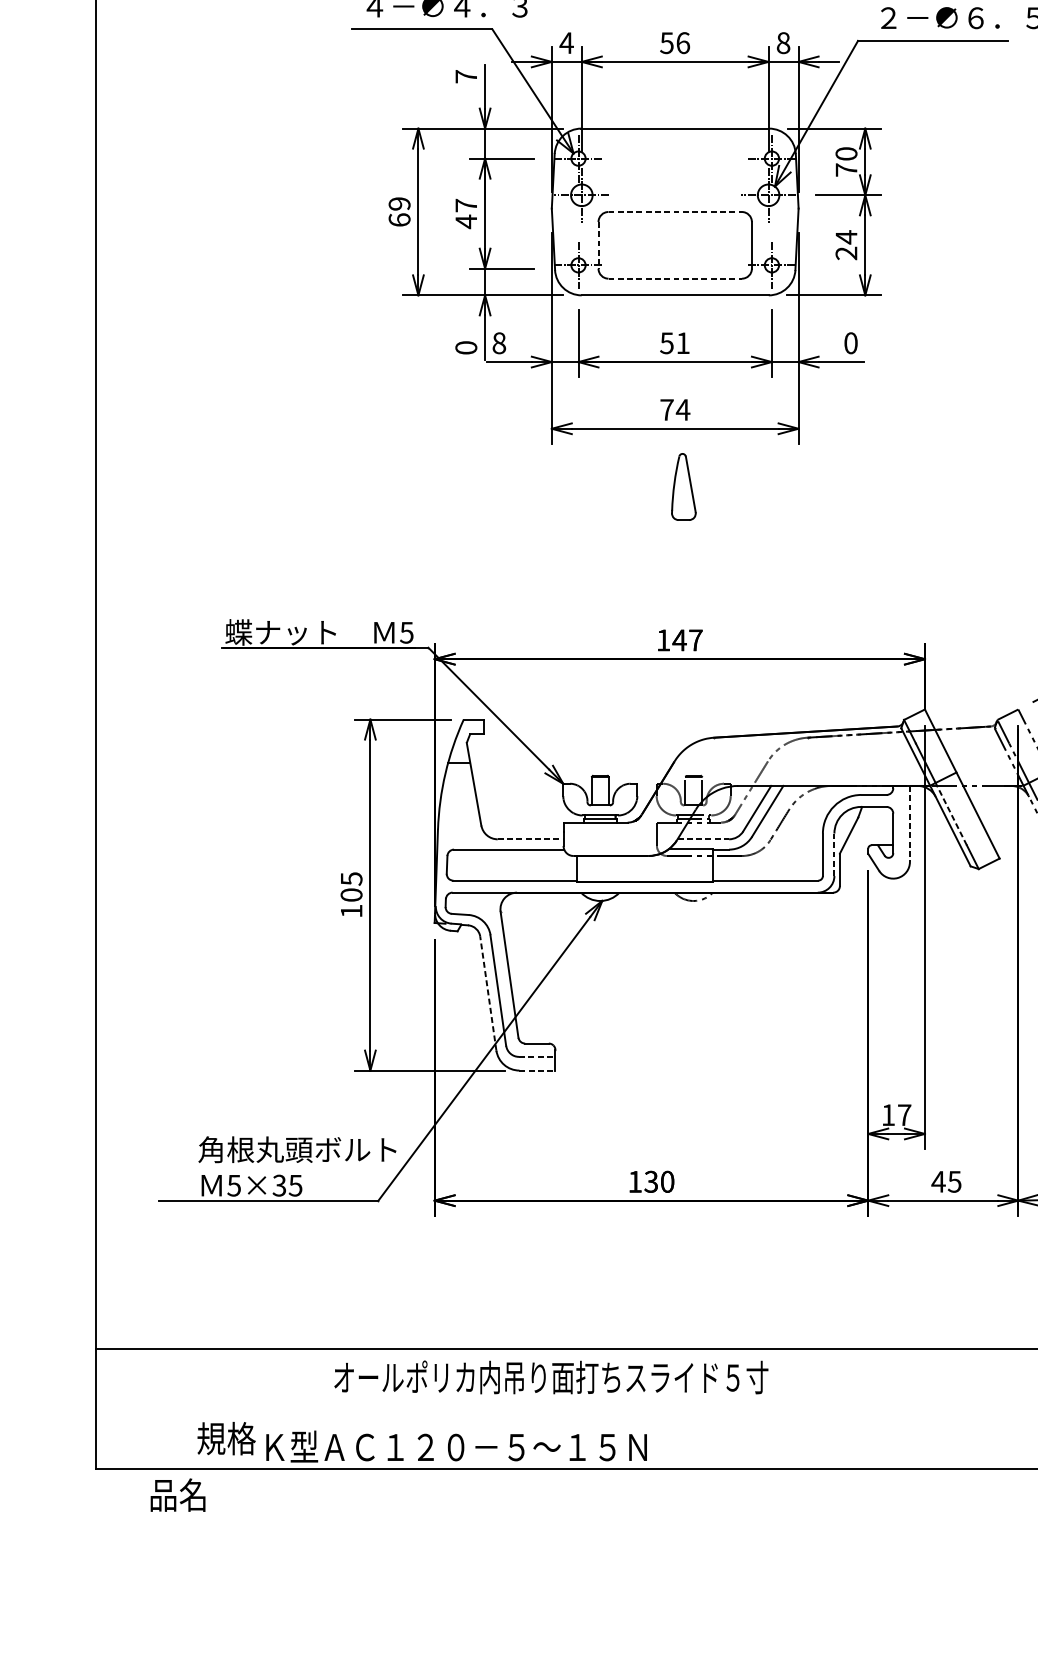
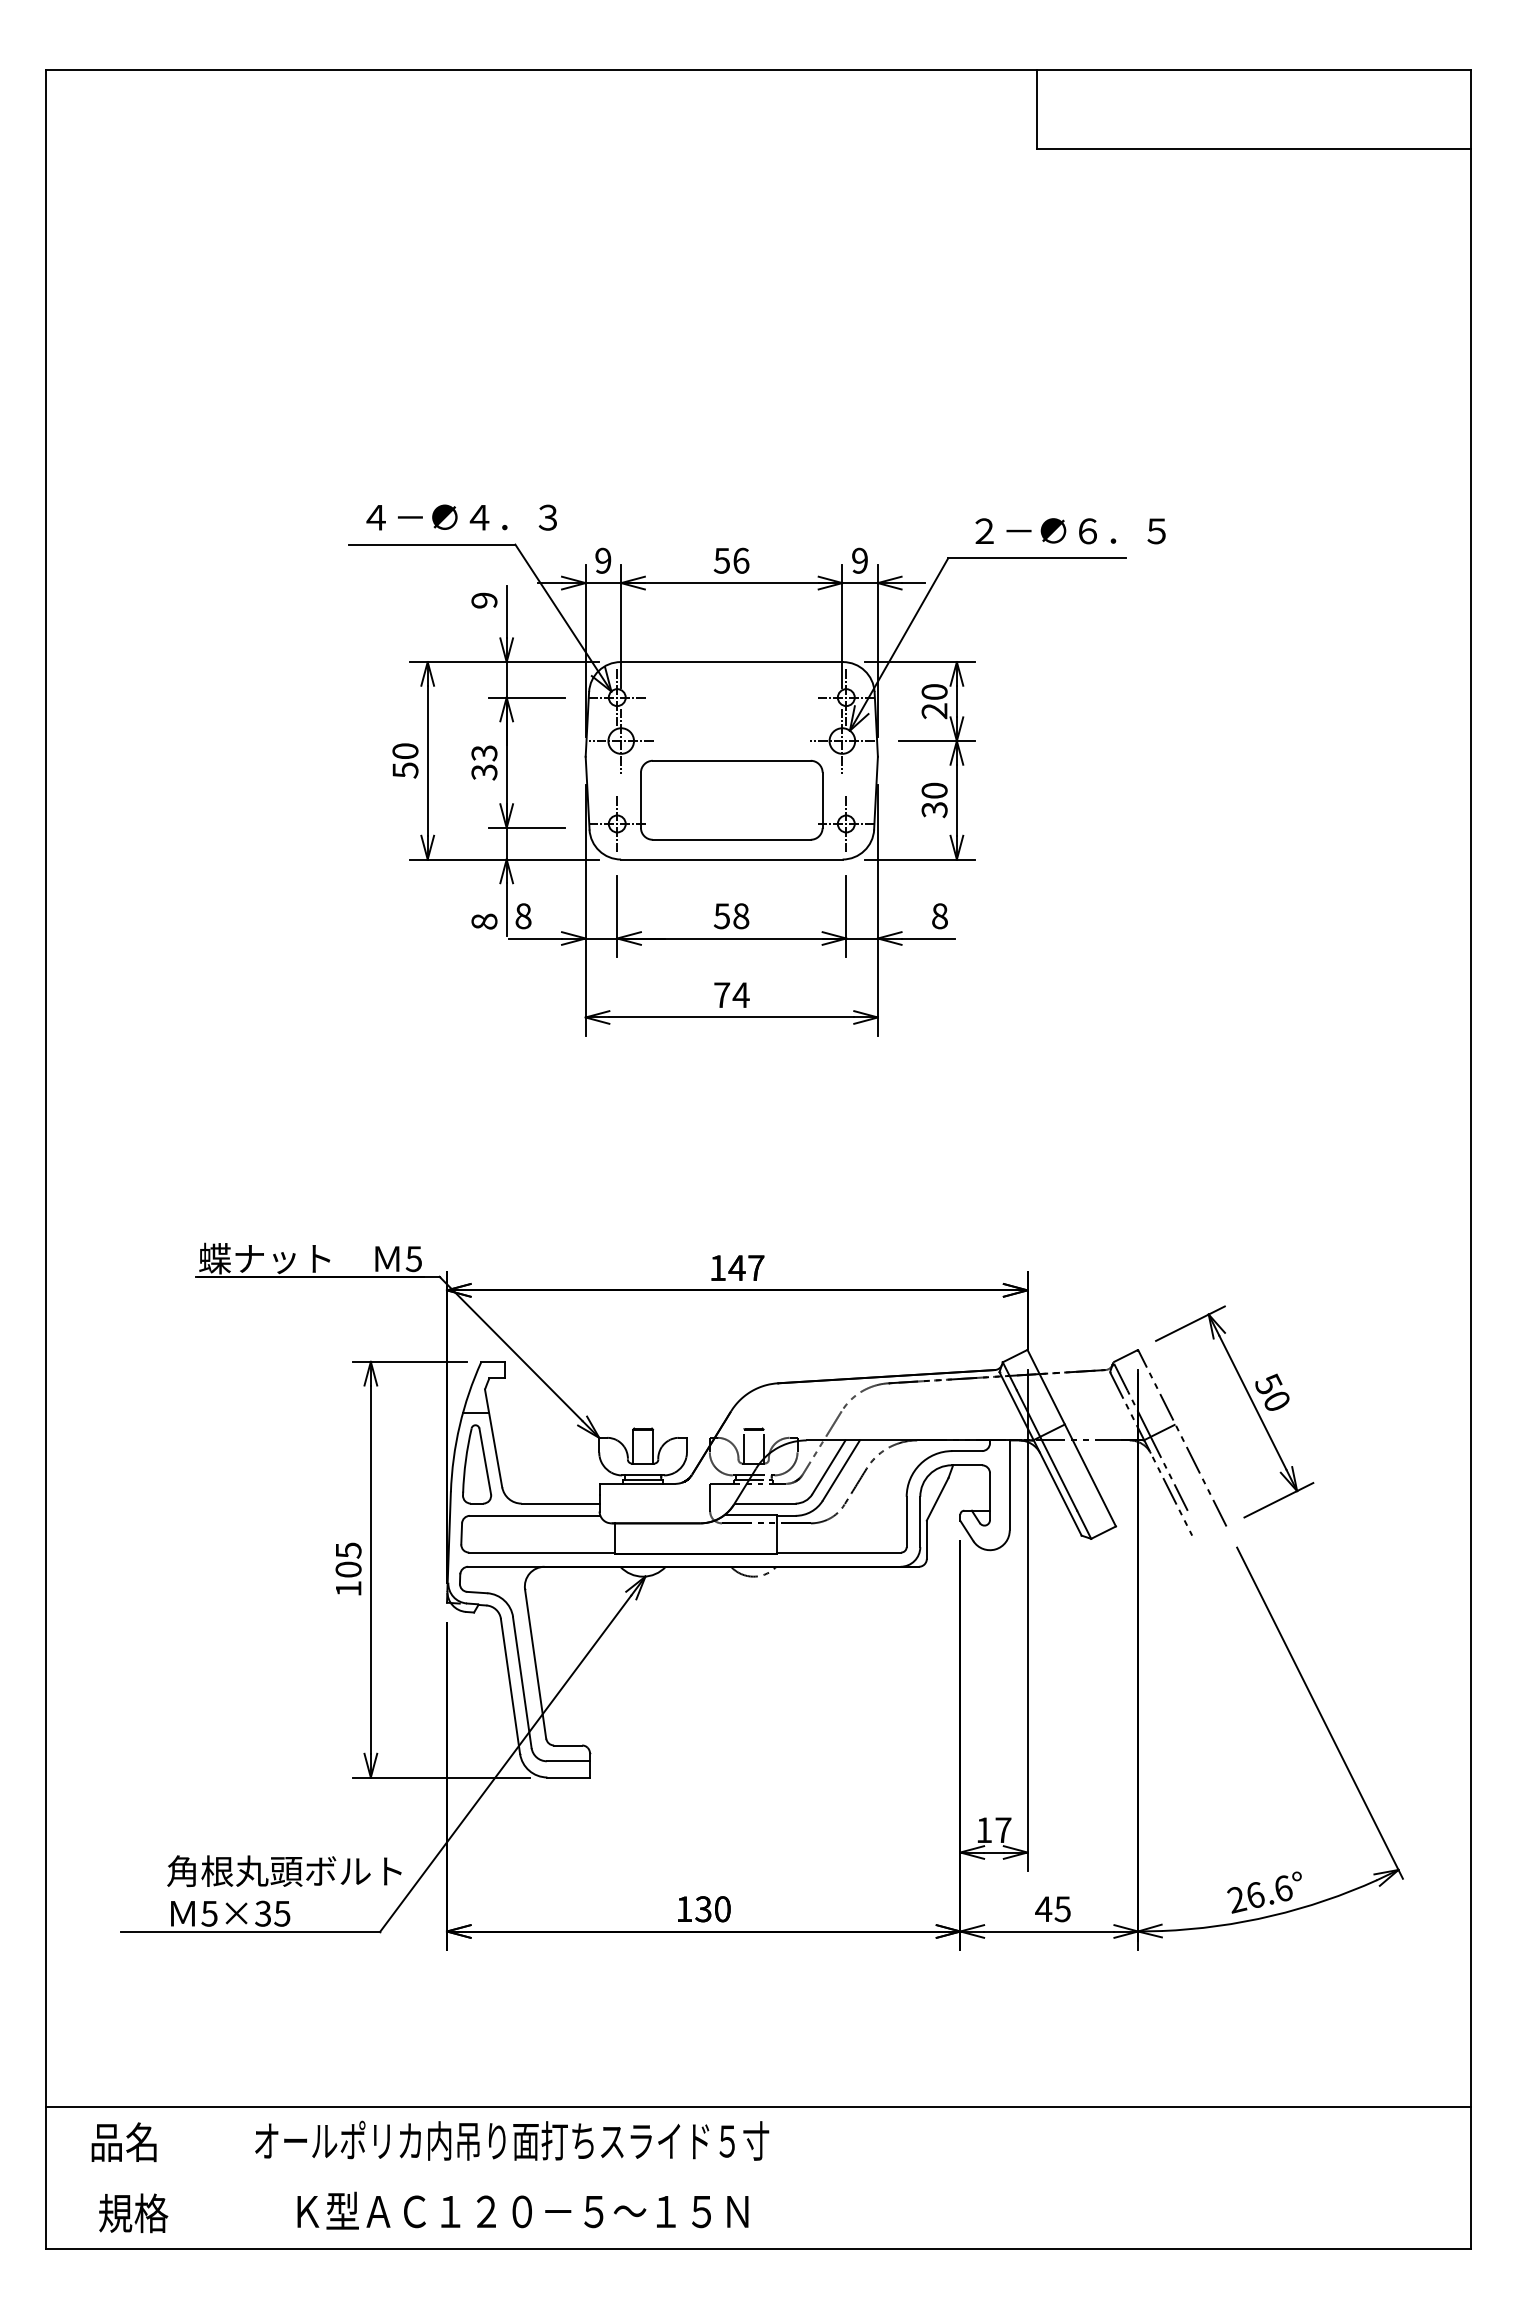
text: (566, 42) -> (602, 560), 4 -> 9
text: (783, 42) -> (860, 560), 8 -> 9
text: (466, 76) -> (484, 600), 7 -> 9
text: (846, 170) -> (934, 711), 70 -> 20
text: (399, 211) -> (405, 760), 69 -> 50
line: (674, 211) -> (731, 760), dashed -> solid
text: (466, 214) -> (484, 763), 47 -> 33
line: (598, 245) -> (640, 800), dashed -> solid
text: (846, 245) -> (934, 800), 24 -> 30
line: (674, 278) -> (731, 839), dashed -> solid
text: (683, 343) -> (741, 916), 51 -> 58
text: (850, 343) -> (939, 916), 0 -> 8
text: (466, 347) -> (484, 921), 0 -> 8
part: (684, 487) -> (477, 1464), moved
line: (951, 813) -> (1058, 1473), dashed -> solid
line: (909, 824) -> (1009, 1485), dashed -> solid
line: (530, 839) -> (560, 1503), dashed -> solid
line: (703, 839) -> (765, 1503), dashed -> solid
line: (834, 854) -> (920, 1521), dashed -> solid
line: (488, 992) -> (510, 1685), dashed -> solid
line: (537, 1057) -> (568, 1761), dashed -> solid
line: (538, 1070) -> (569, 1777), dashed -> solid
text: (551, 1377) -> (512, 2140), moved
text: (226, 1438) -> (133, 2213), moved
text: (456, 1446) -> (522, 2210), moved
text: (177, 1495) -> (123, 2142), moved

